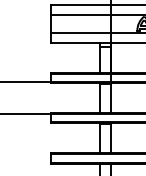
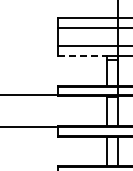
line: (75, 43) -> (82, 56), solid -> dashed

